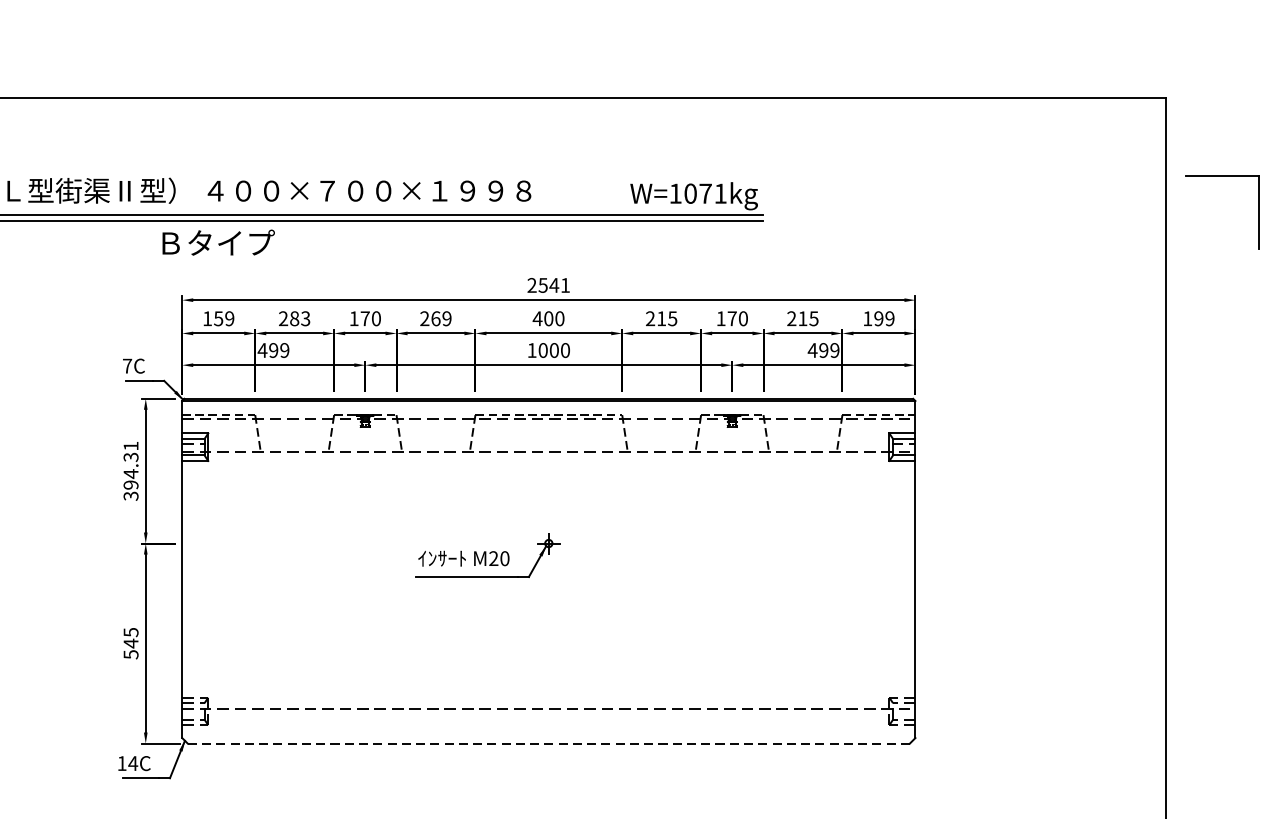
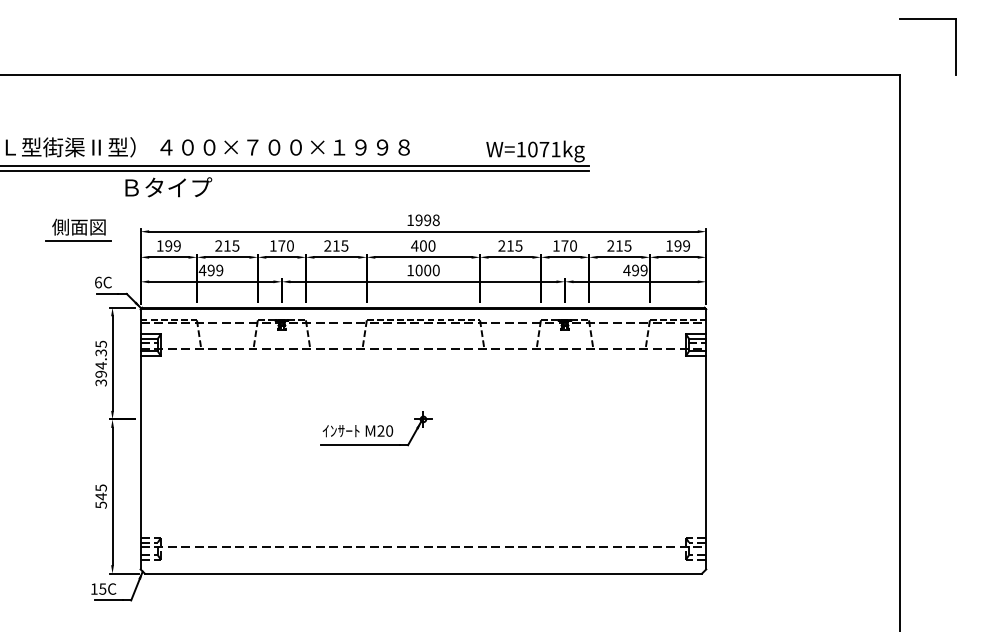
part: (1221, 176) -> (927, 19), moved
text: (548, 285) -> (423, 220), 2541 -> 1998
part: (101, 297) -> (78, 229), added
text: (218, 318) -> (168, 245), 159 -> 199
text: (299, 318) -> (231, 245), 283 -> 215
text: (441, 318) -> (340, 245), 269 -> 215
text: (127, 366) -> (98, 282), 7C -> 6C
text: (130, 445) -> (100, 343), 394.31 -> 394.35
line: (548, 743) -> (423, 573), dashed -> solid
text: (132, 762) -> (102, 588), 14C -> 15C

